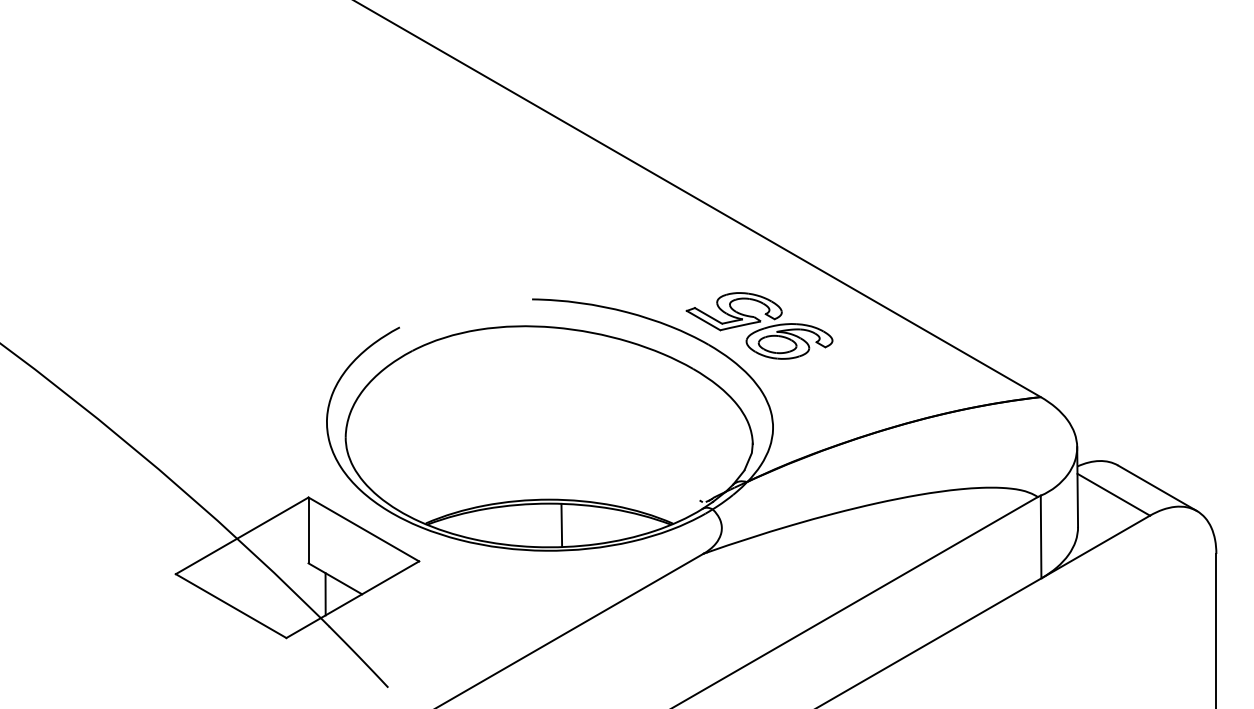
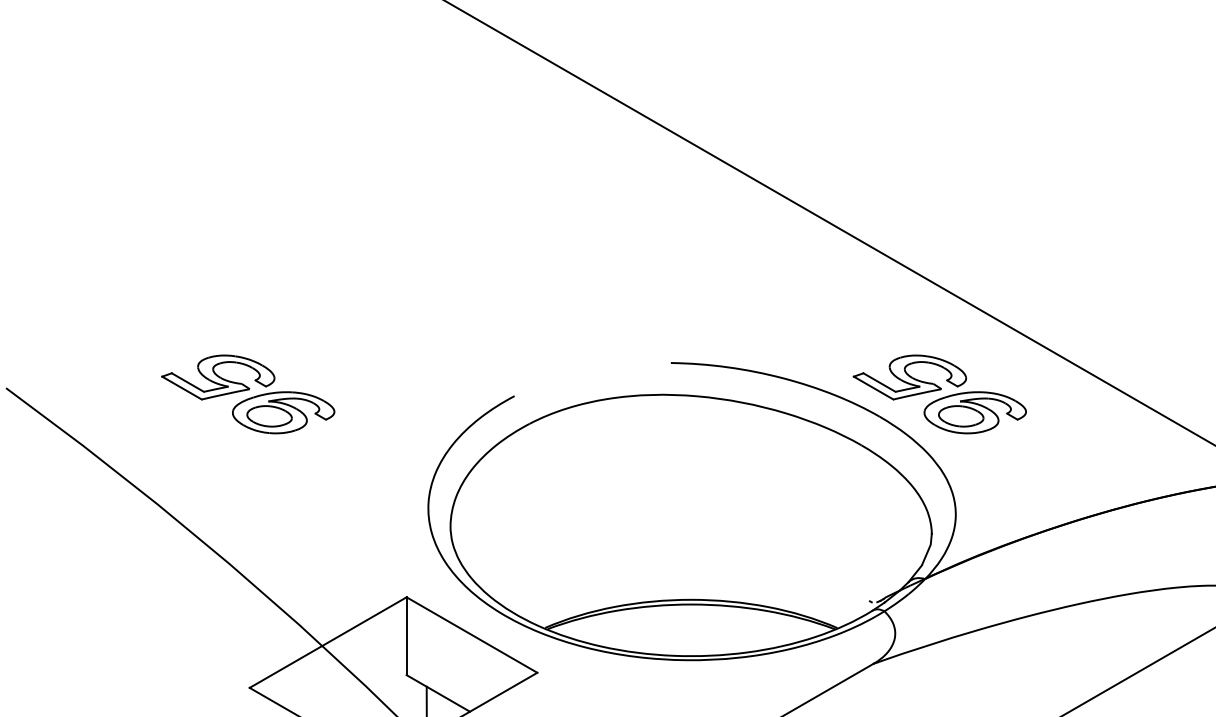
part: (174, 325) -> (248, 393), added
line: (561, 524) -> (705, 629), removed

